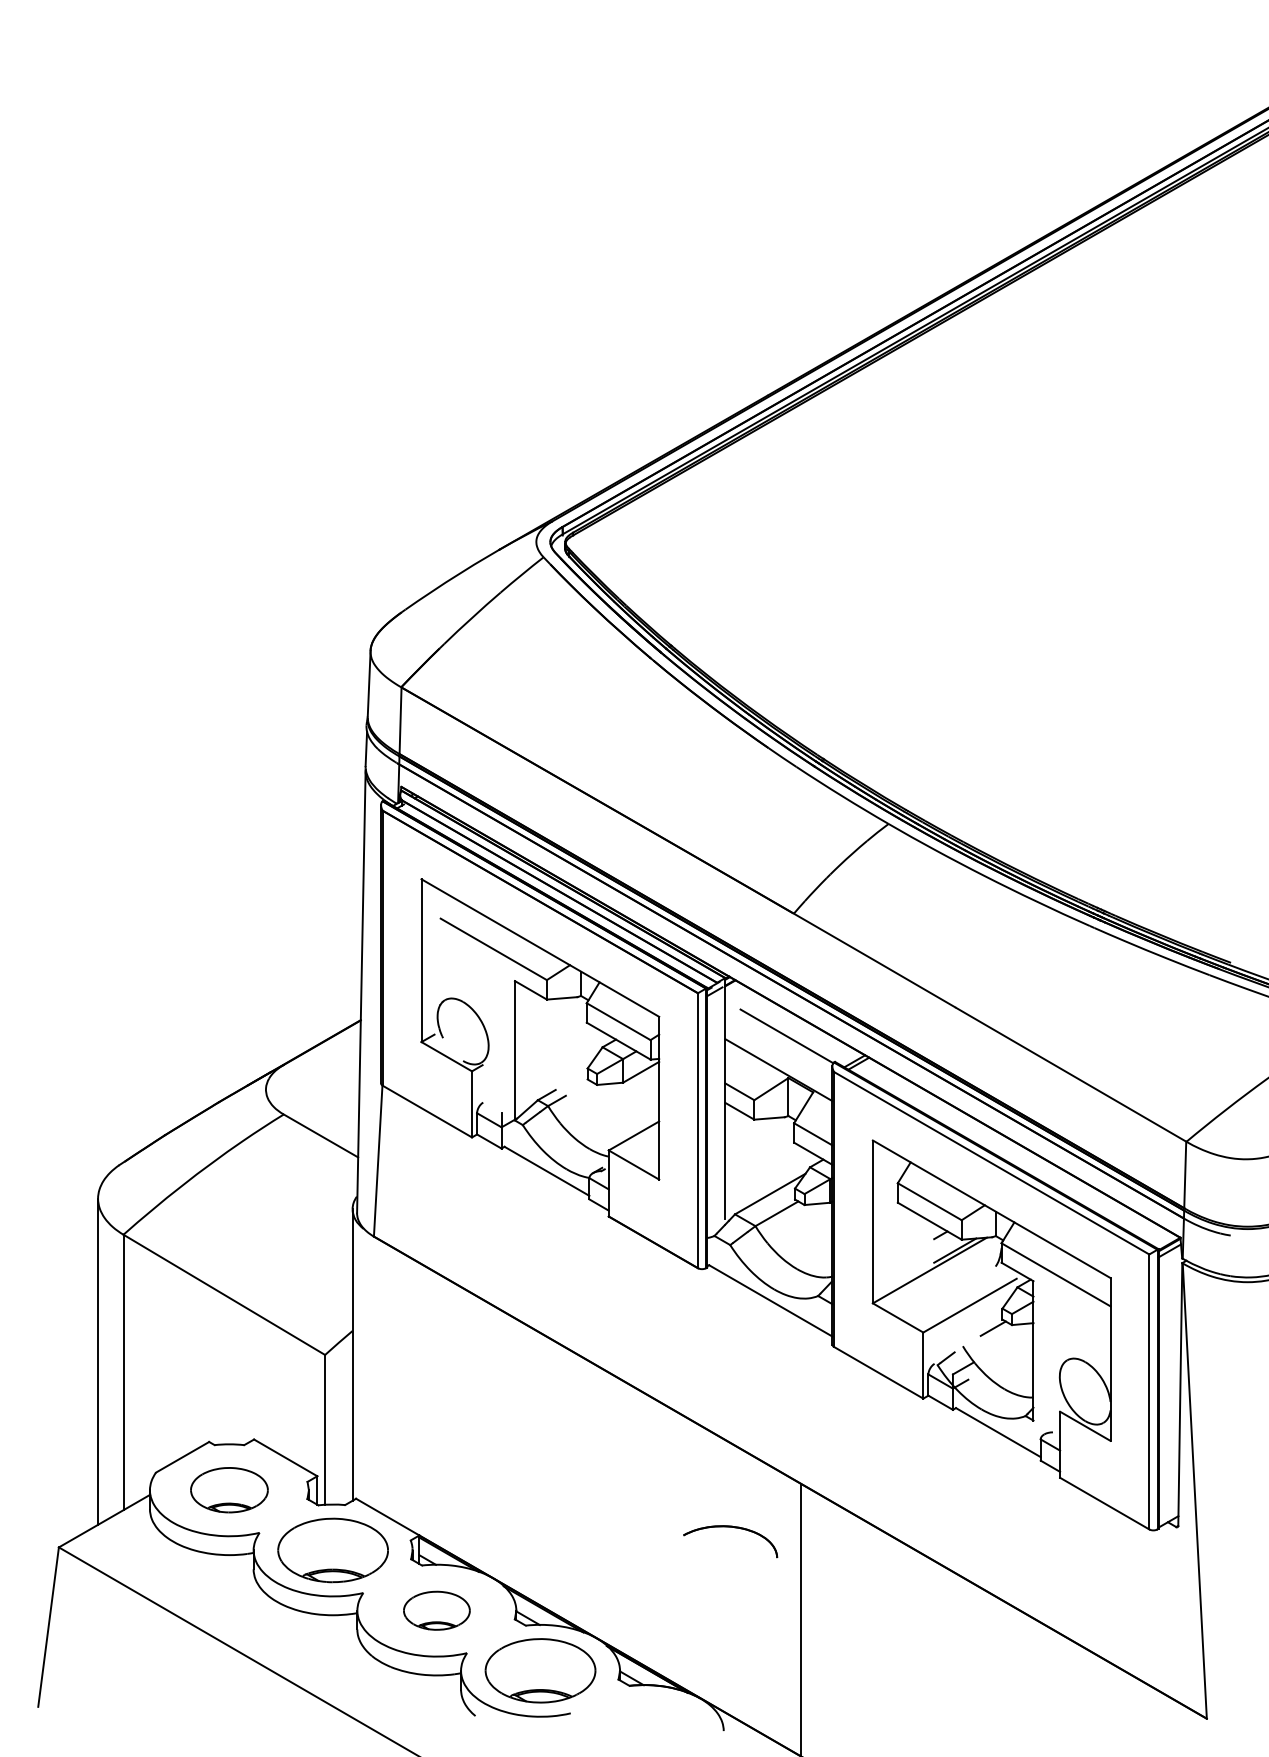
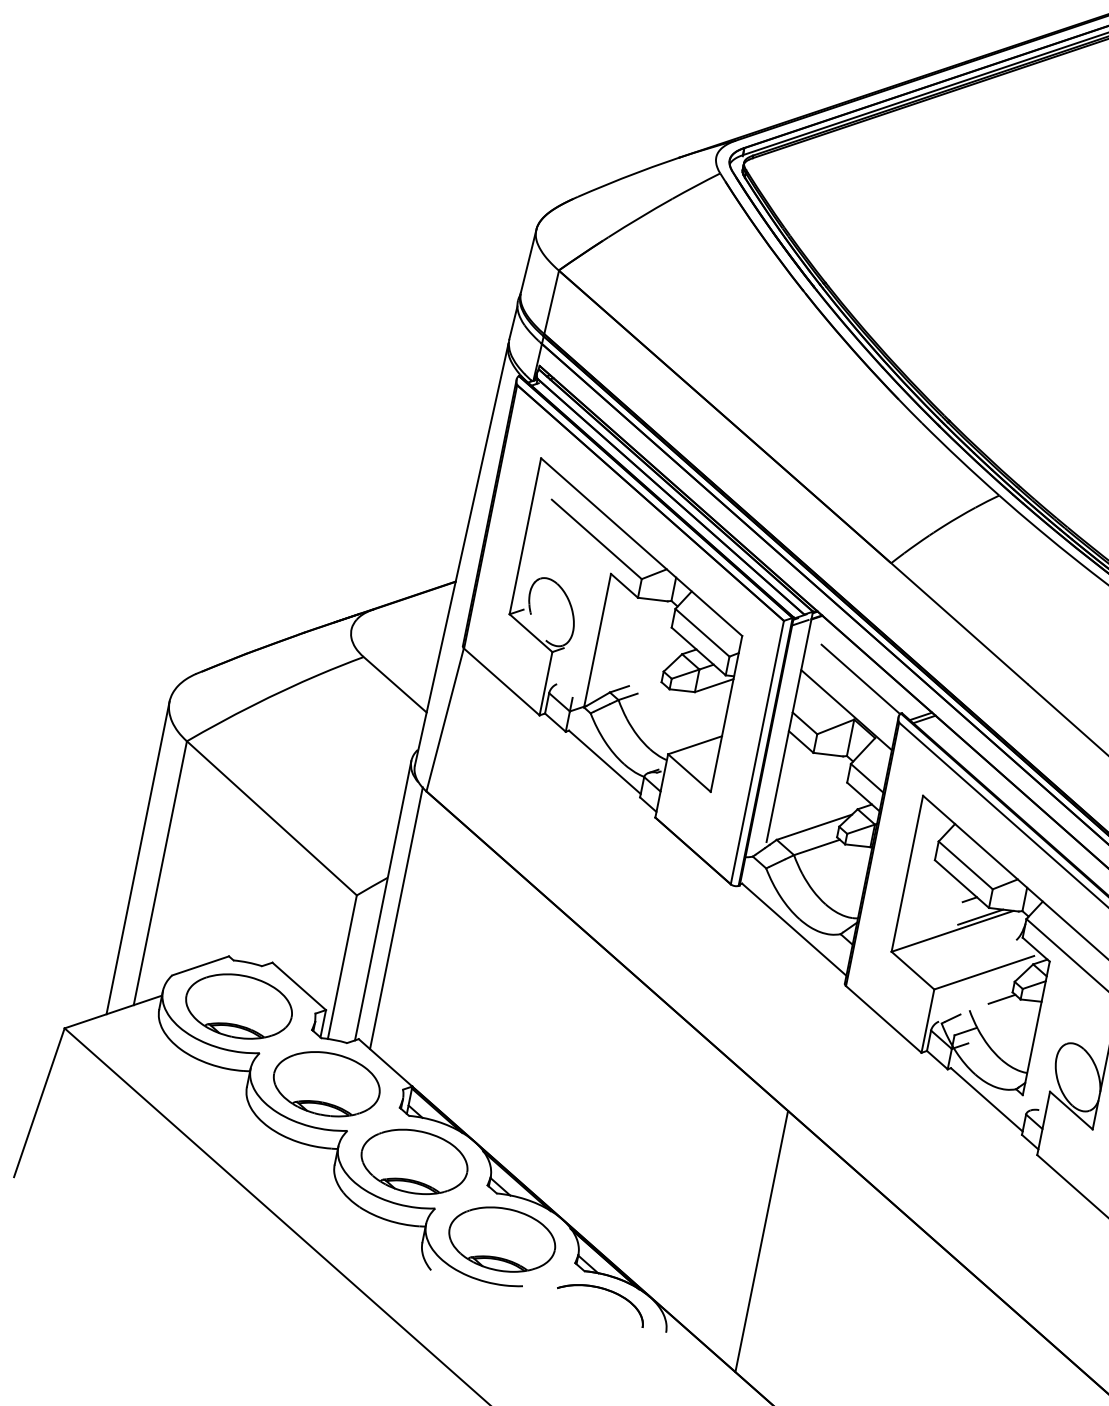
line: (369, 1369) -> (396, 917), added
part: (229, 1489) -> (239, 1005), size x1.43
part: (734, 1528) -> (607, 1291), moved
part: (436, 1610) -> (414, 1161), size x1.67

